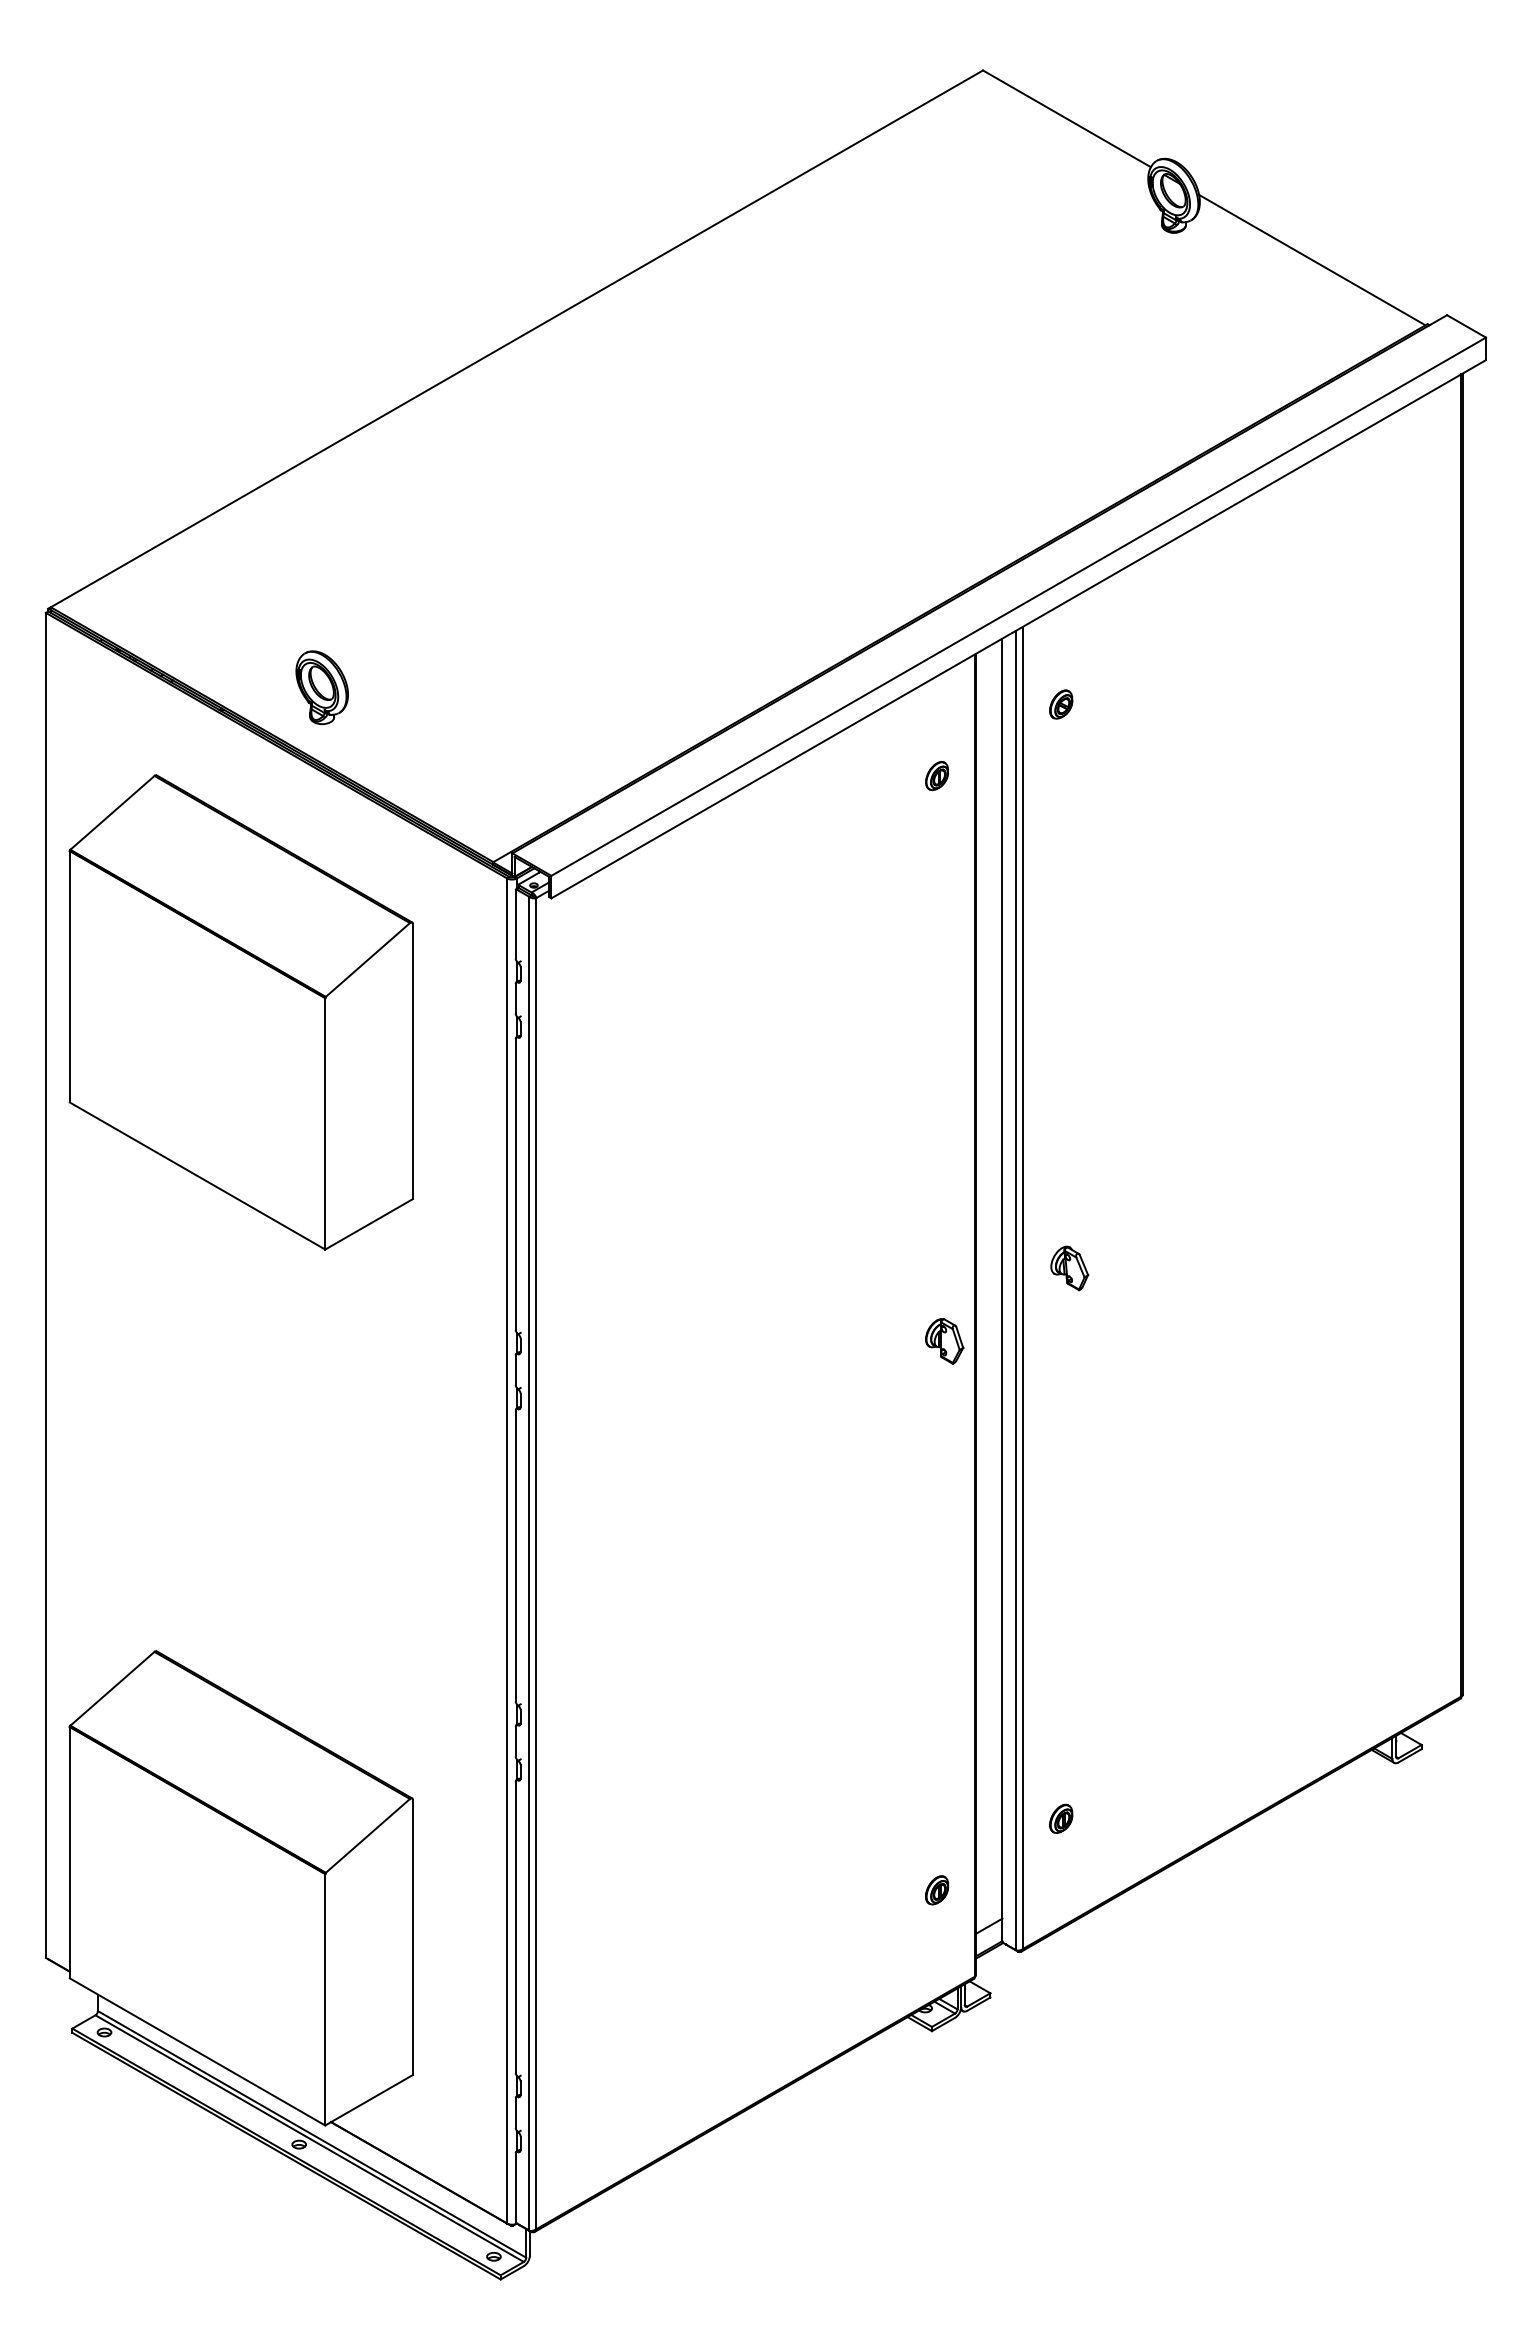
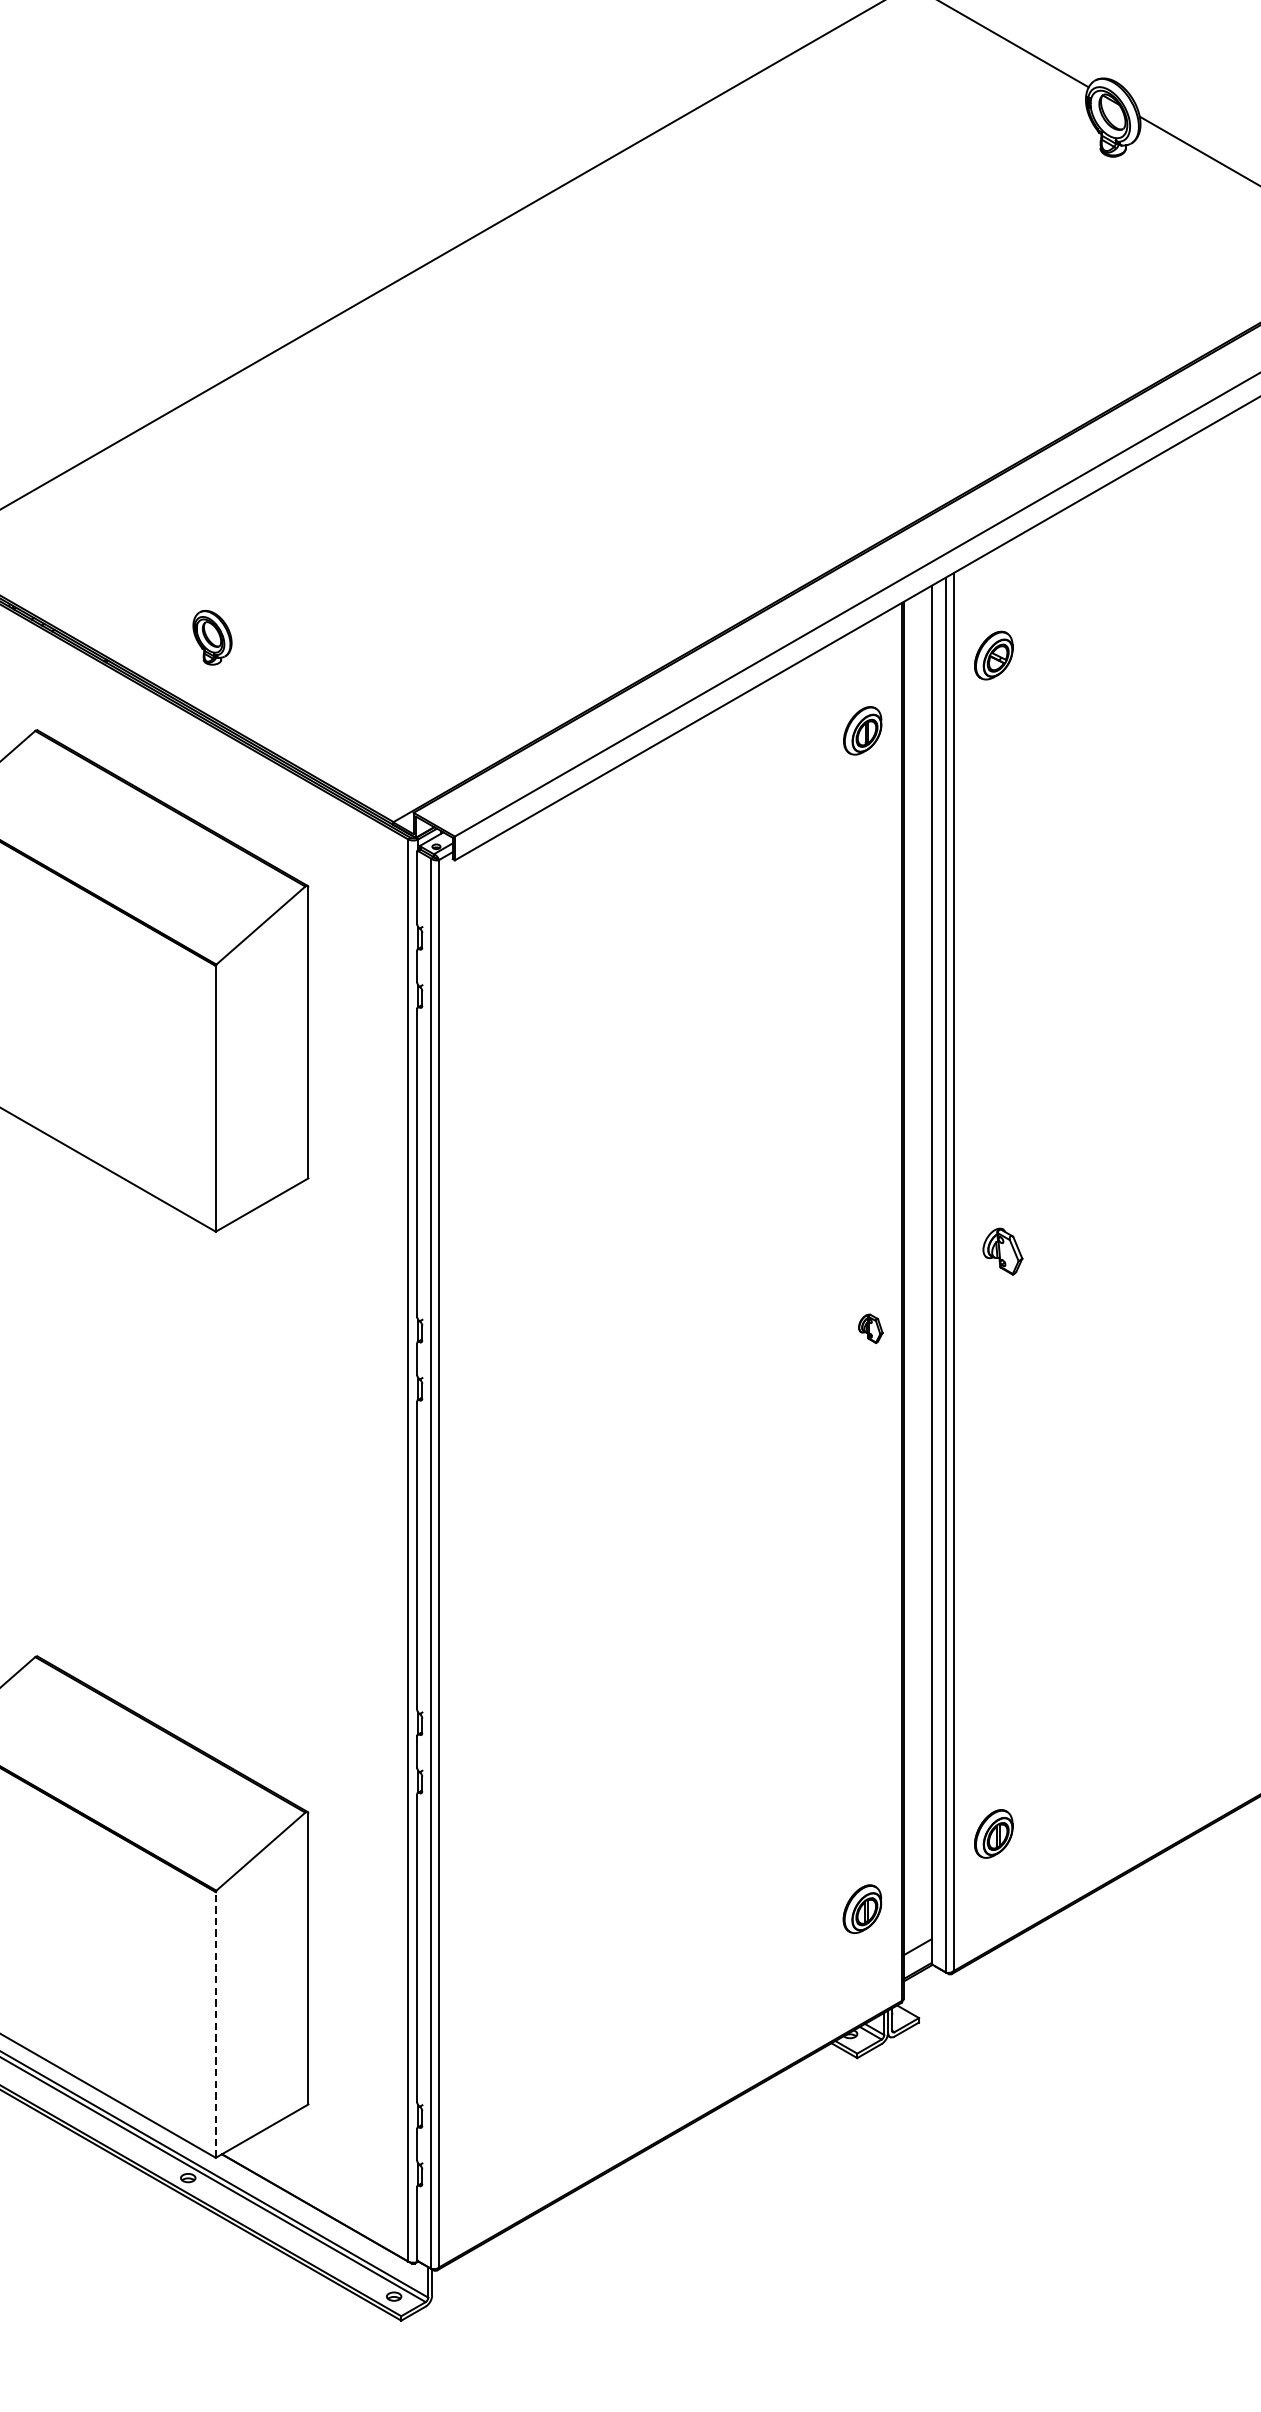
part: (321, 687) -> (211, 637), size x0.7
part: (1061, 704) -> (994, 655), size x1.6
part: (936, 776) -> (862, 731), size x1.6
part: (944, 1341) -> (870, 1328), size x0.6
part: (1061, 1818) -> (994, 1833), size x1.6
part: (937, 1890) -> (863, 1909), size x1.6
line: (325, 1999) -> (216, 2024), solid -> dashed

